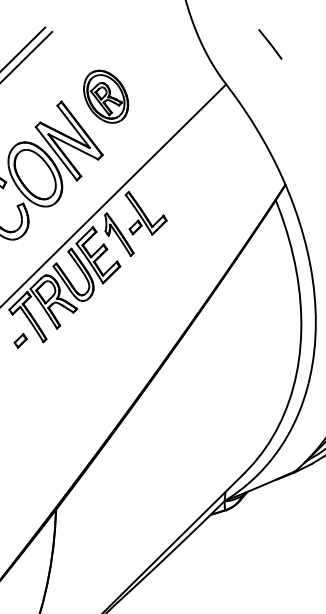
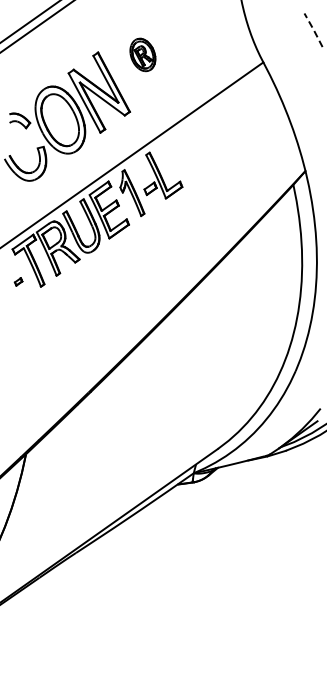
line: (270, 44) -> (313, 30), solid -> dashed
part: (105, 96) -> (142, 54), size x0.6
part: (20, 340) -> (18, 281), size x0.6

